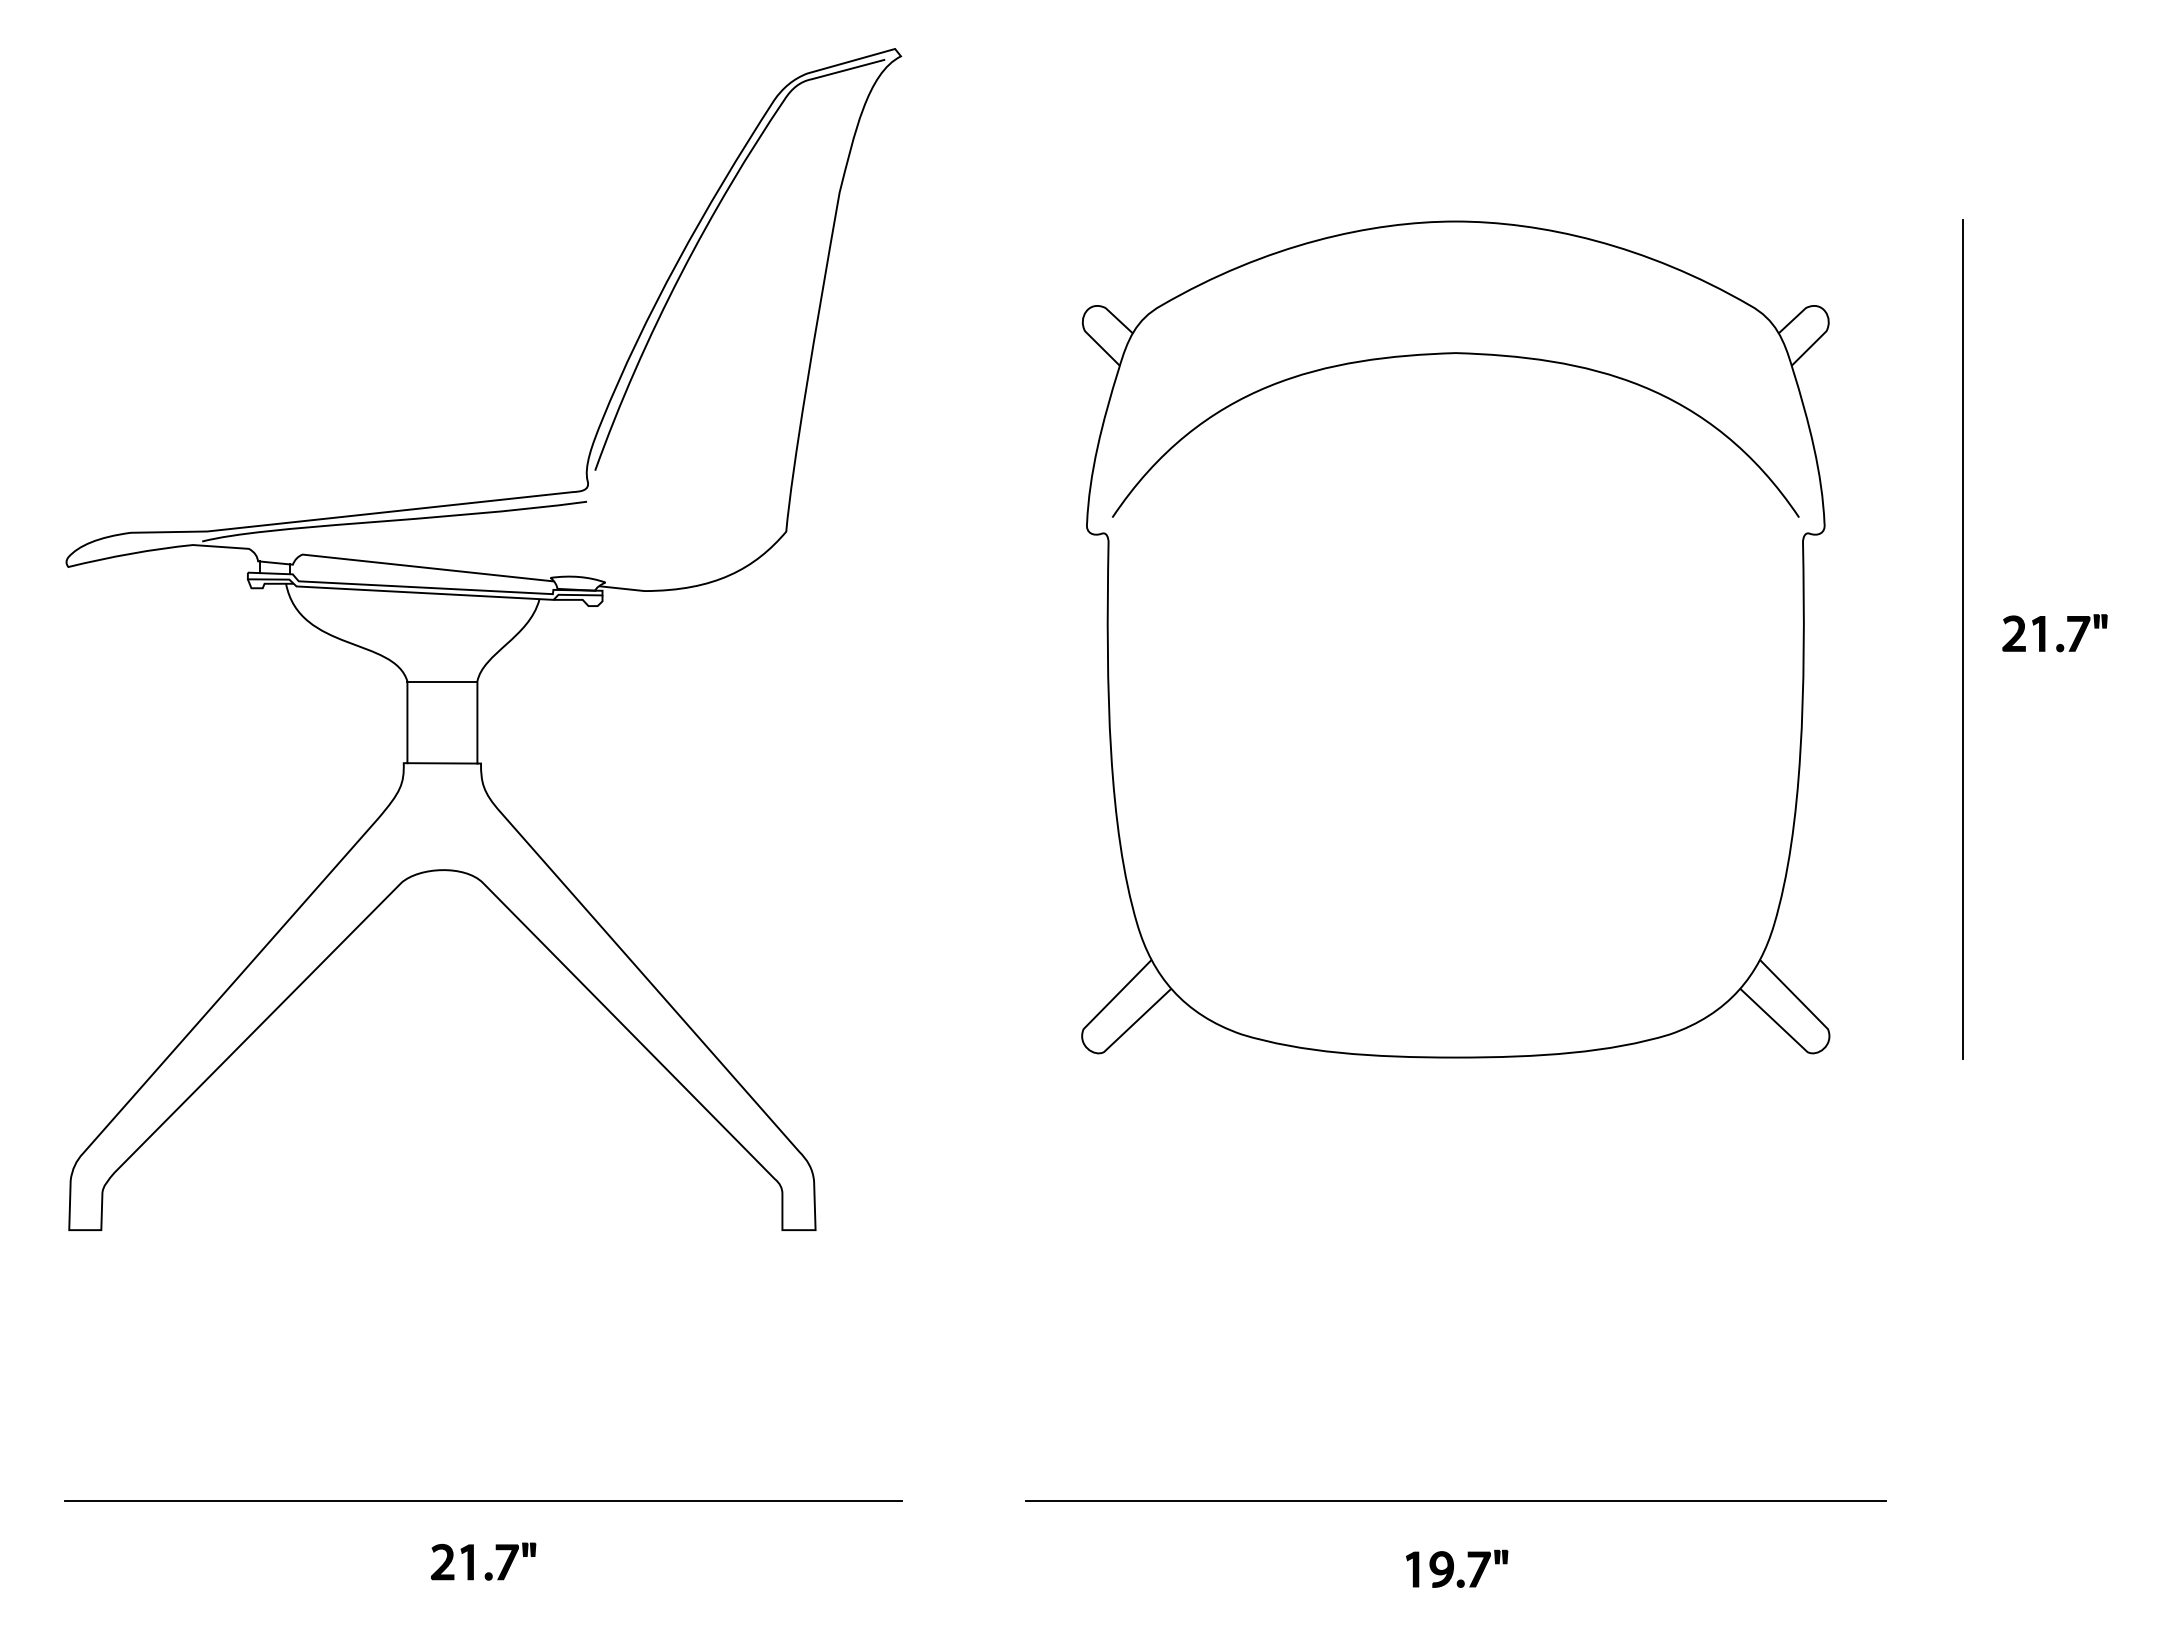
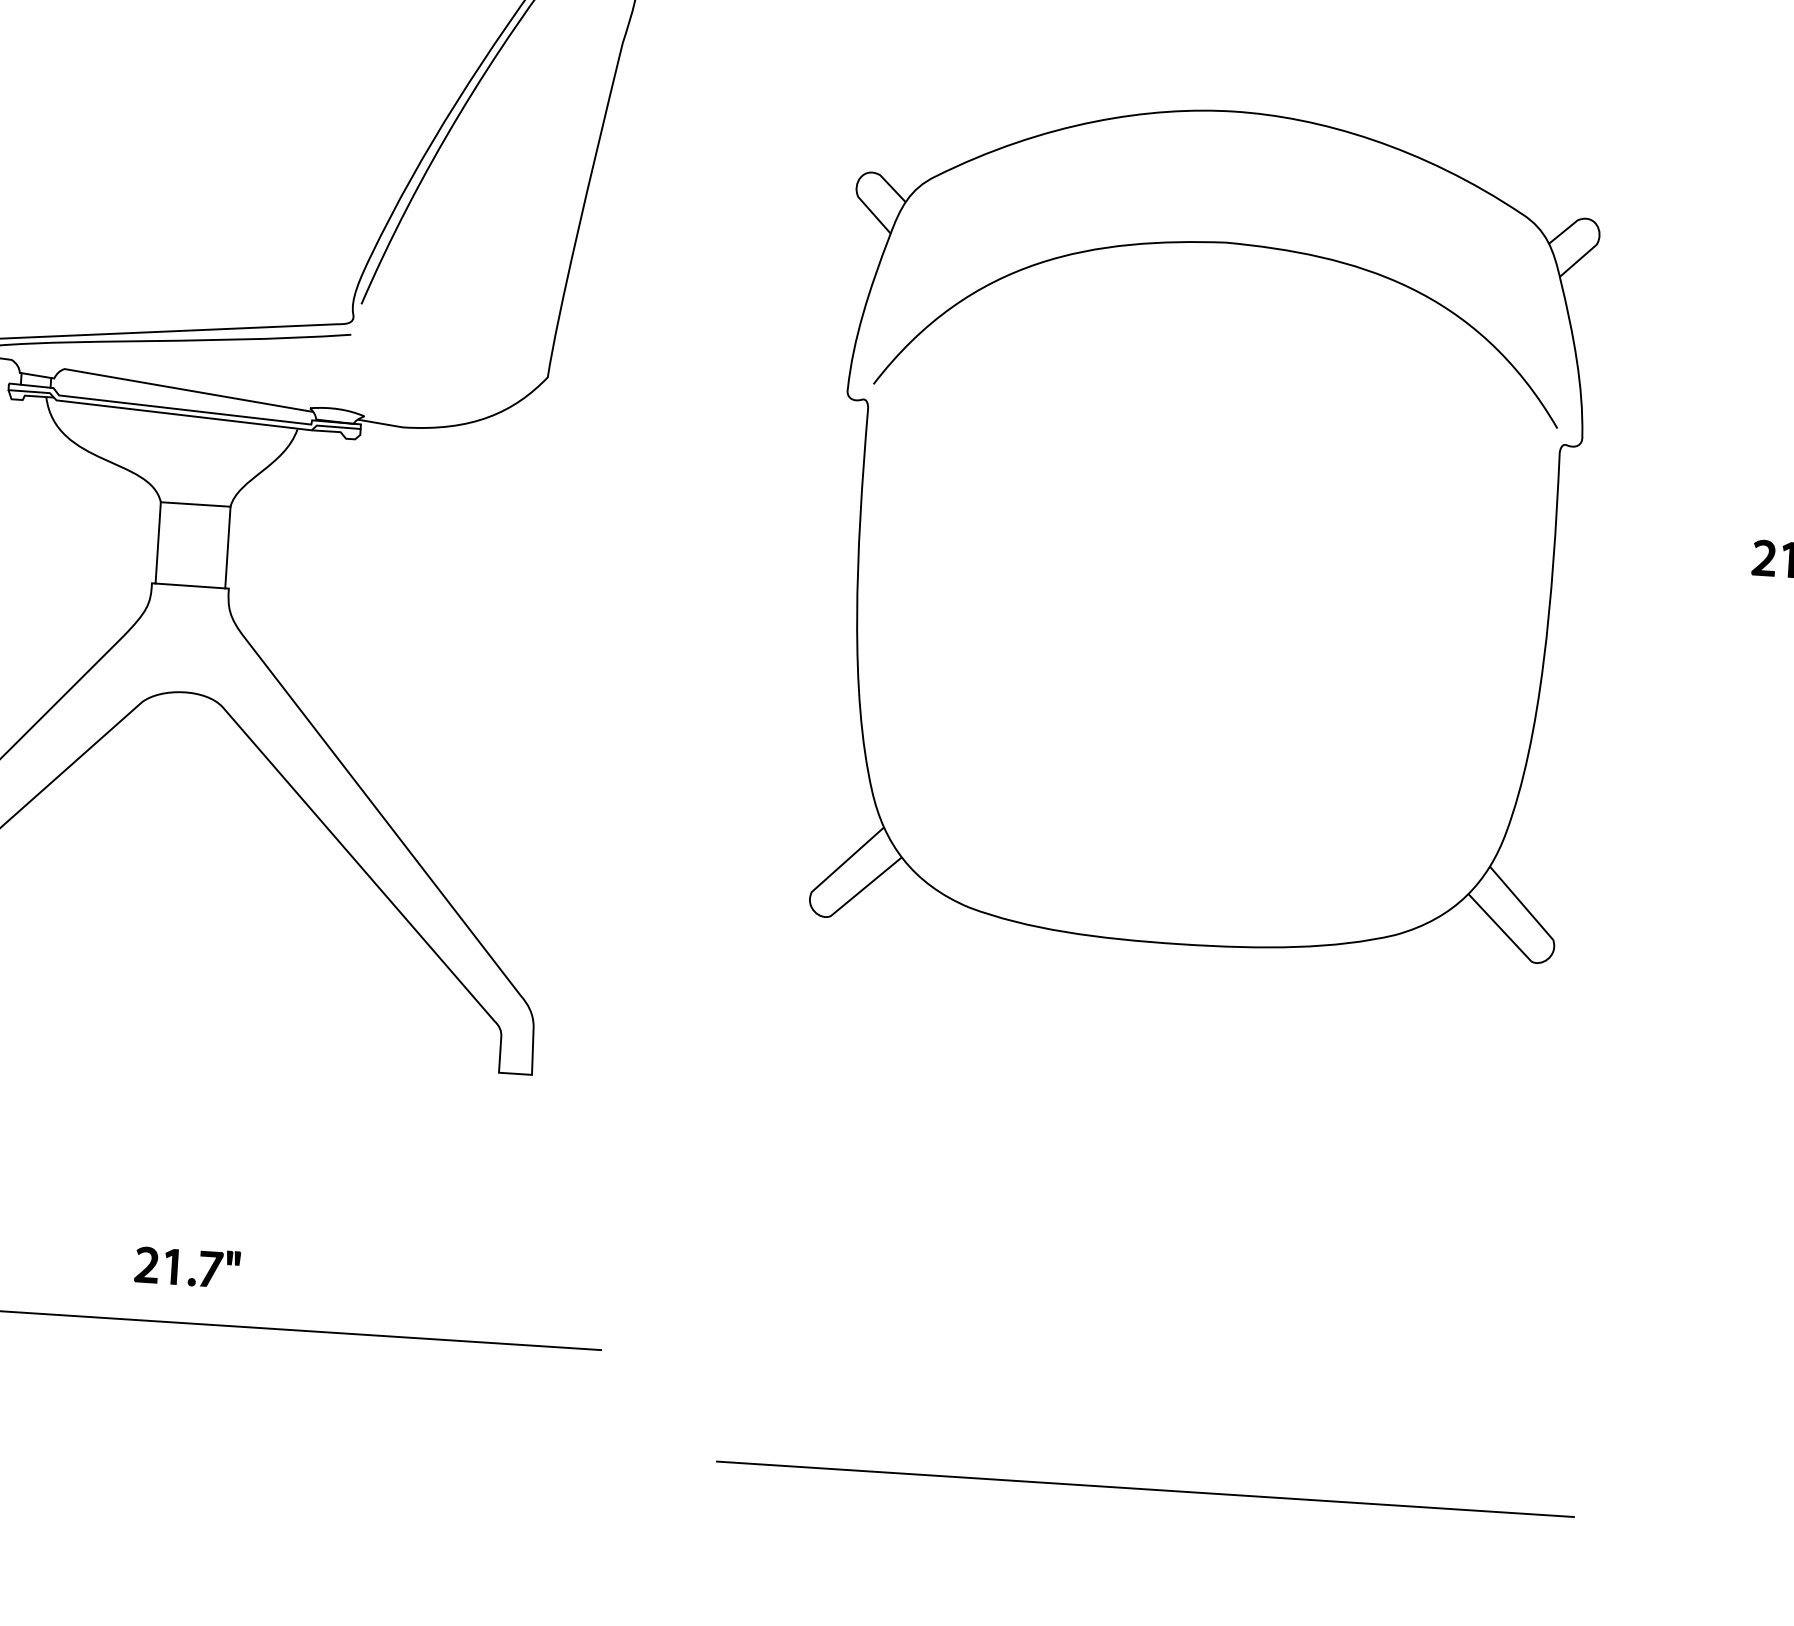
line: (1963, 639) -> (1713, 560), removed
line: (1455, 1500) -> (1145, 1488), moved
part: (473, 1561) -> (177, 1266), moved
part: (1457, 1568) -> (1149, 1453), removed

